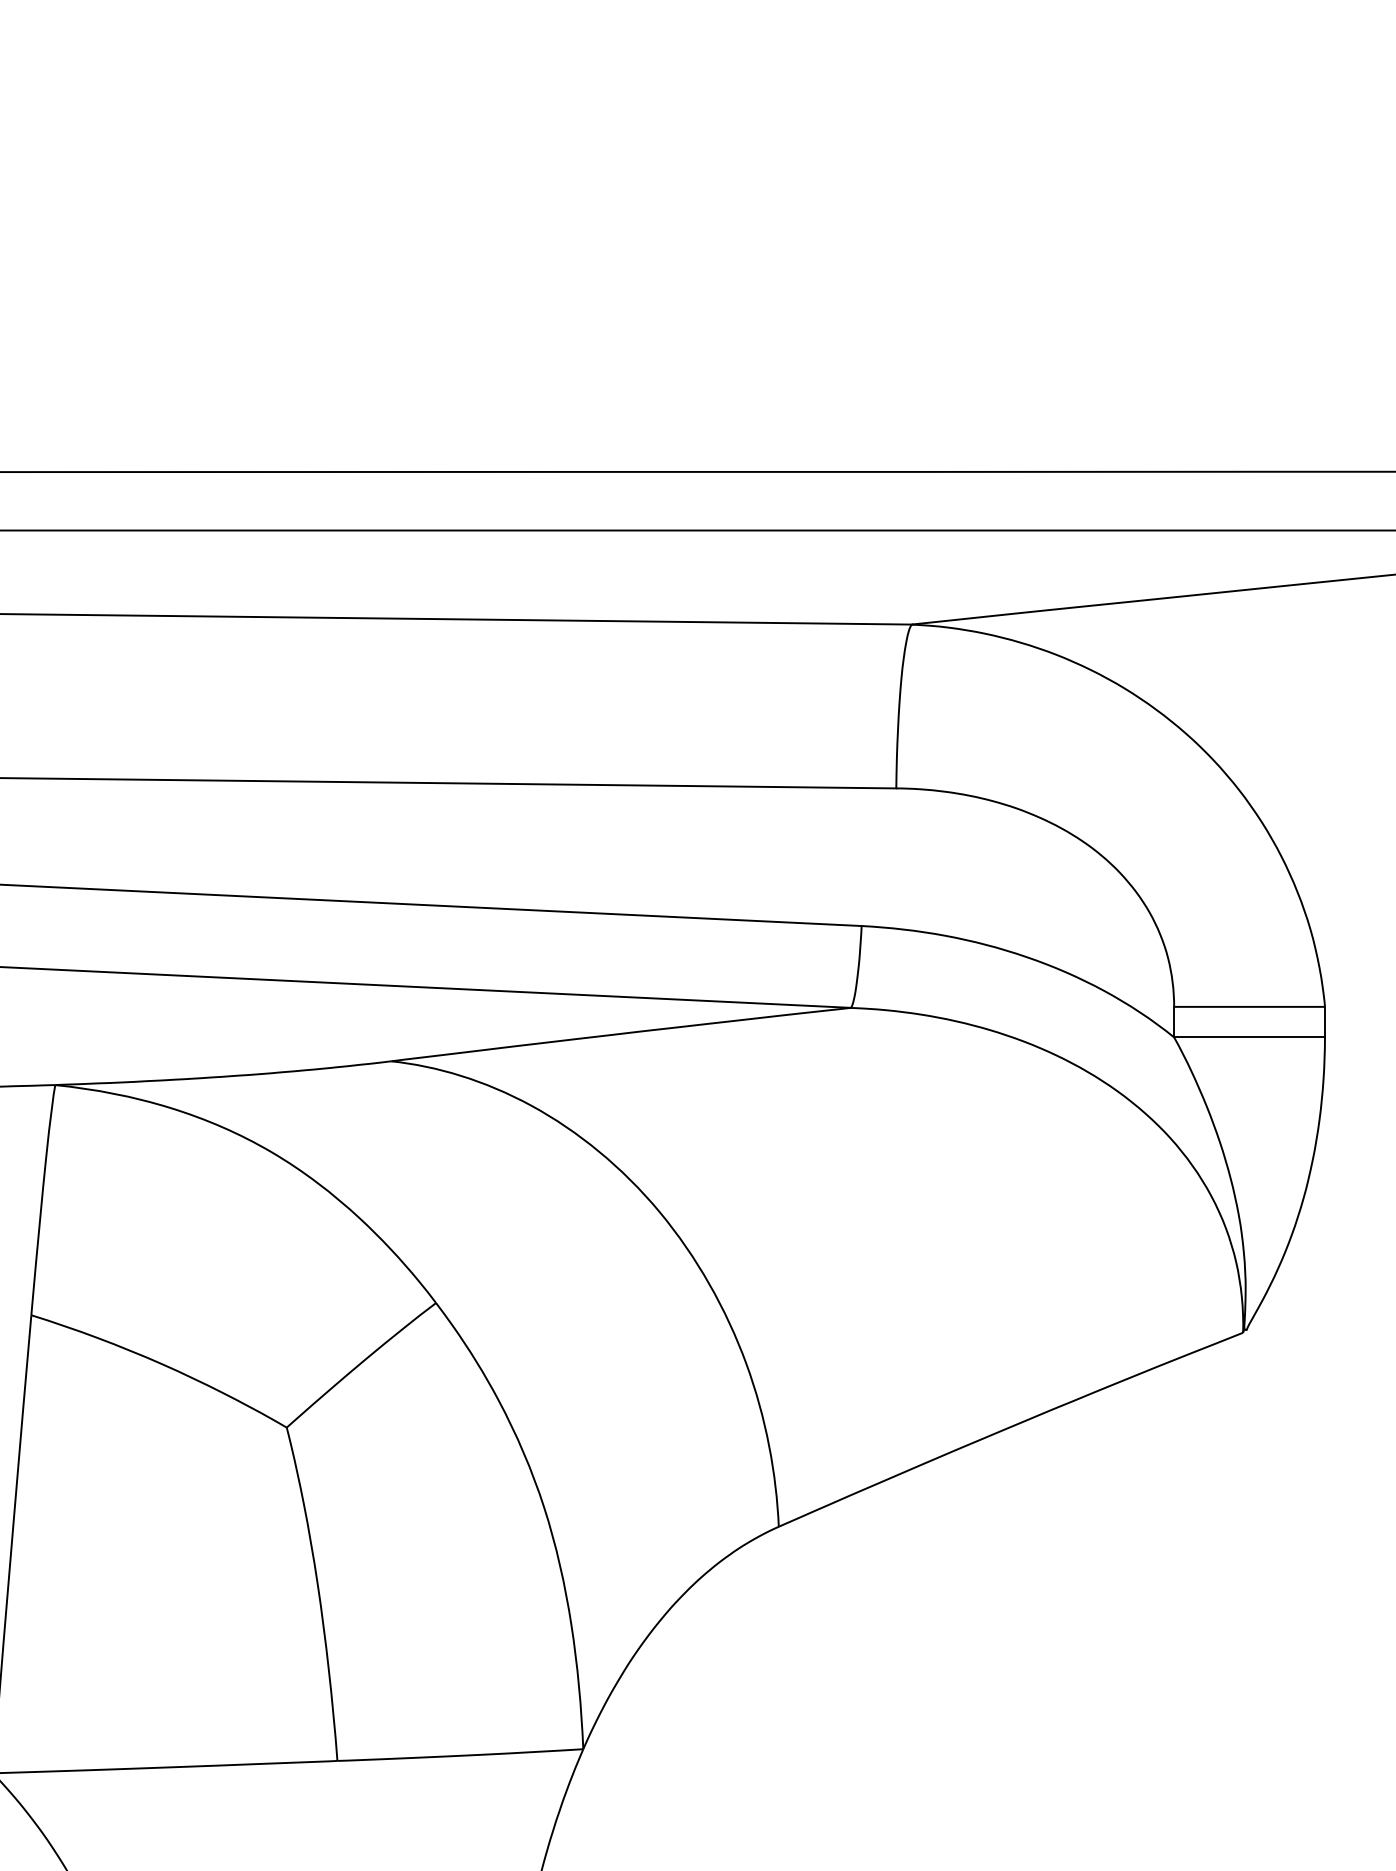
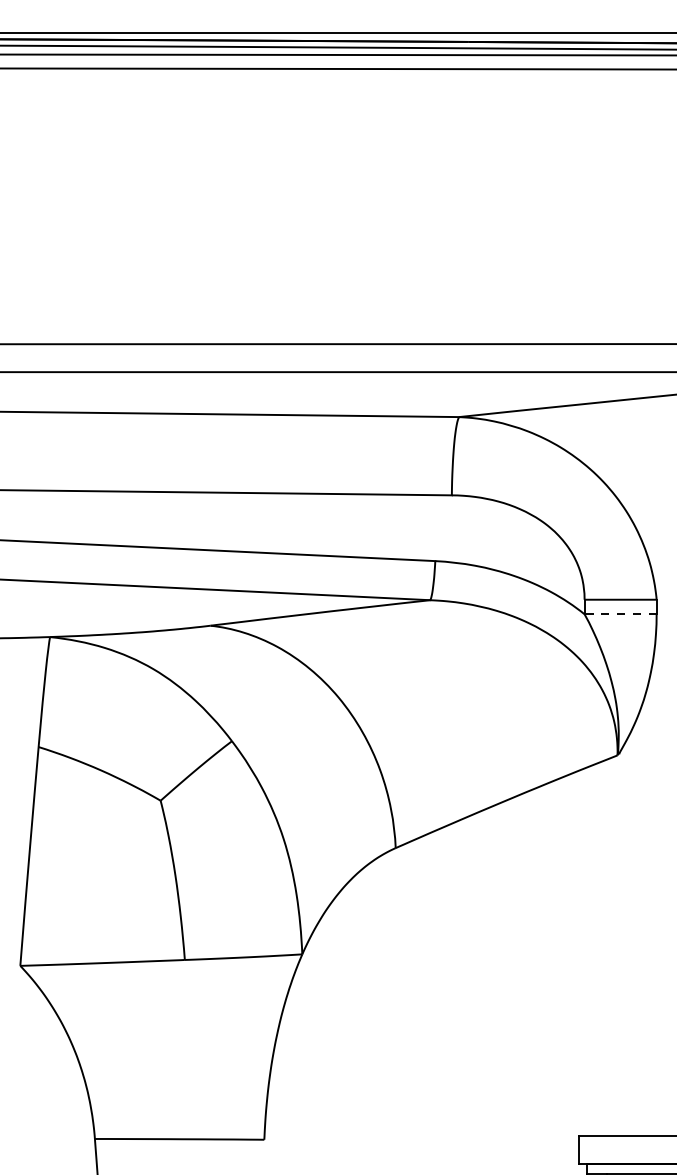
line: (1249, 1037) -> (620, 614), solid -> dashed

